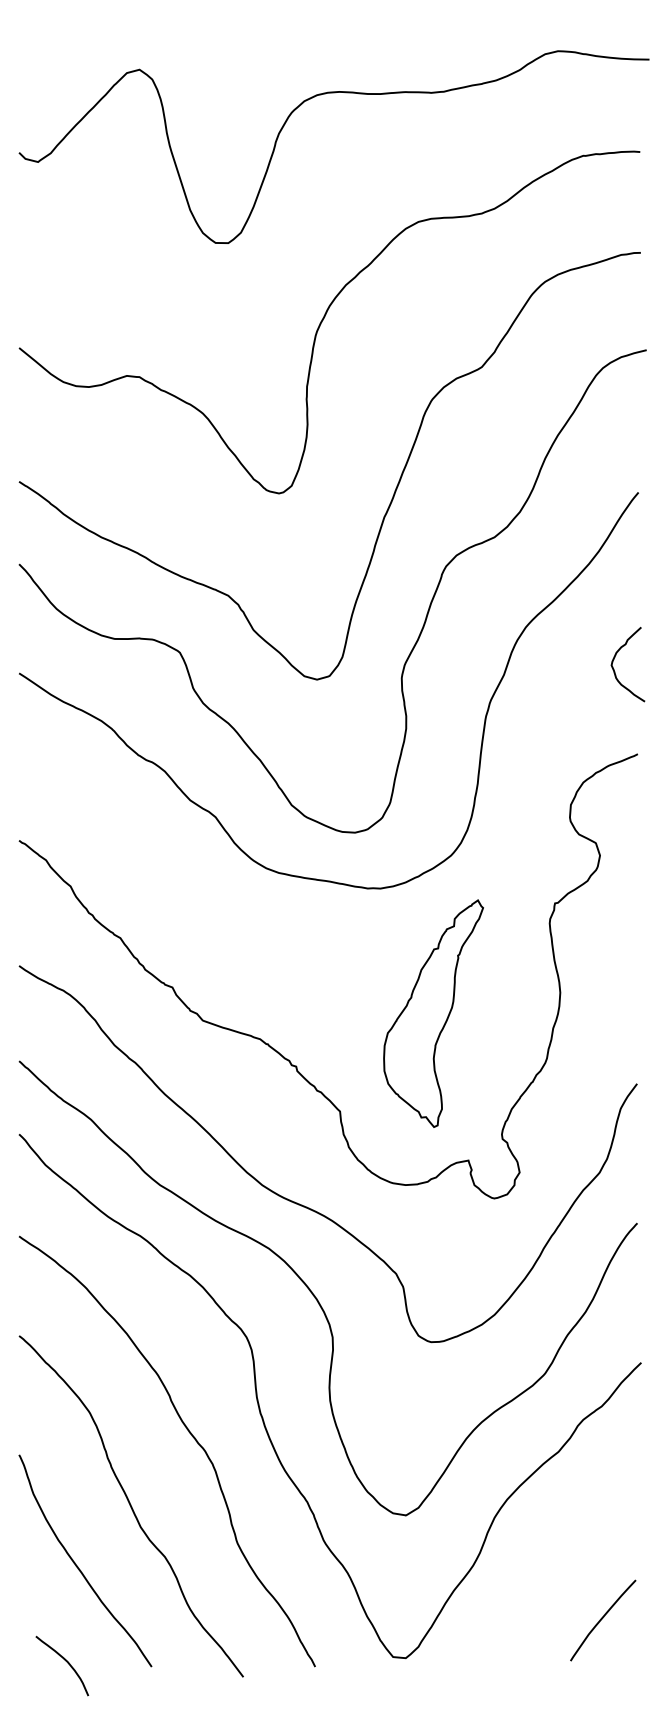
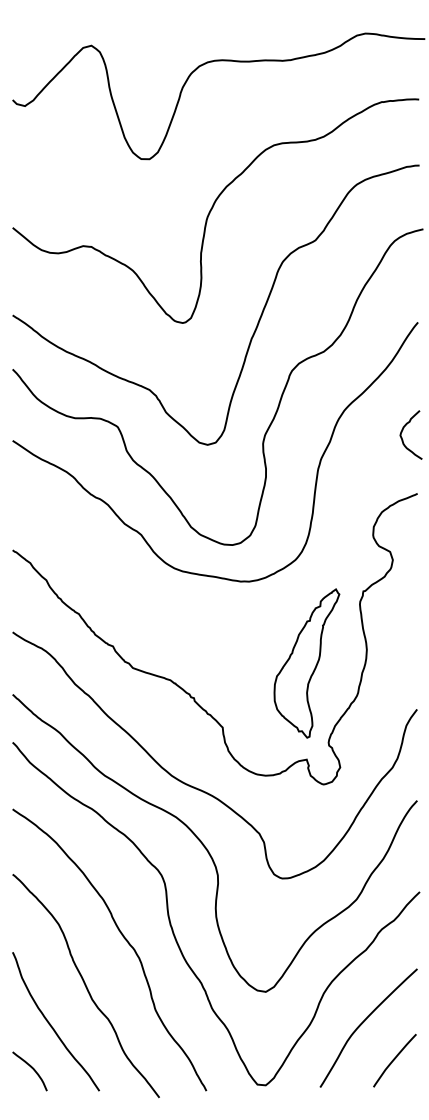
part: (432, 1013) -> (306, 663), moved
curve: (556, 1562) -> (364, 1022), added
curve: (64, 1661) -> (31, 1068), moved

